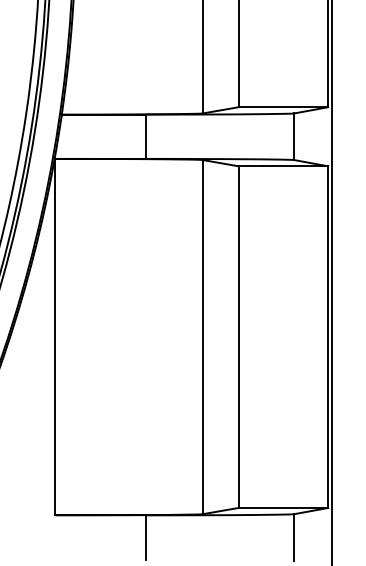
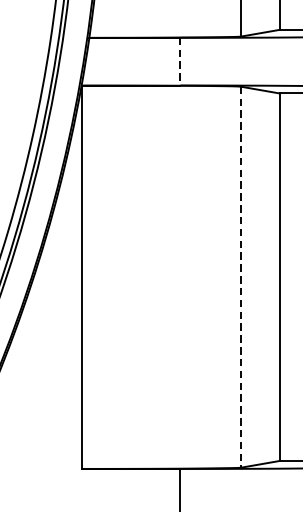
line: (146, 137) -> (180, 62), solid -> dashed
line: (202, 337) -> (240, 277), solid -> dashed

